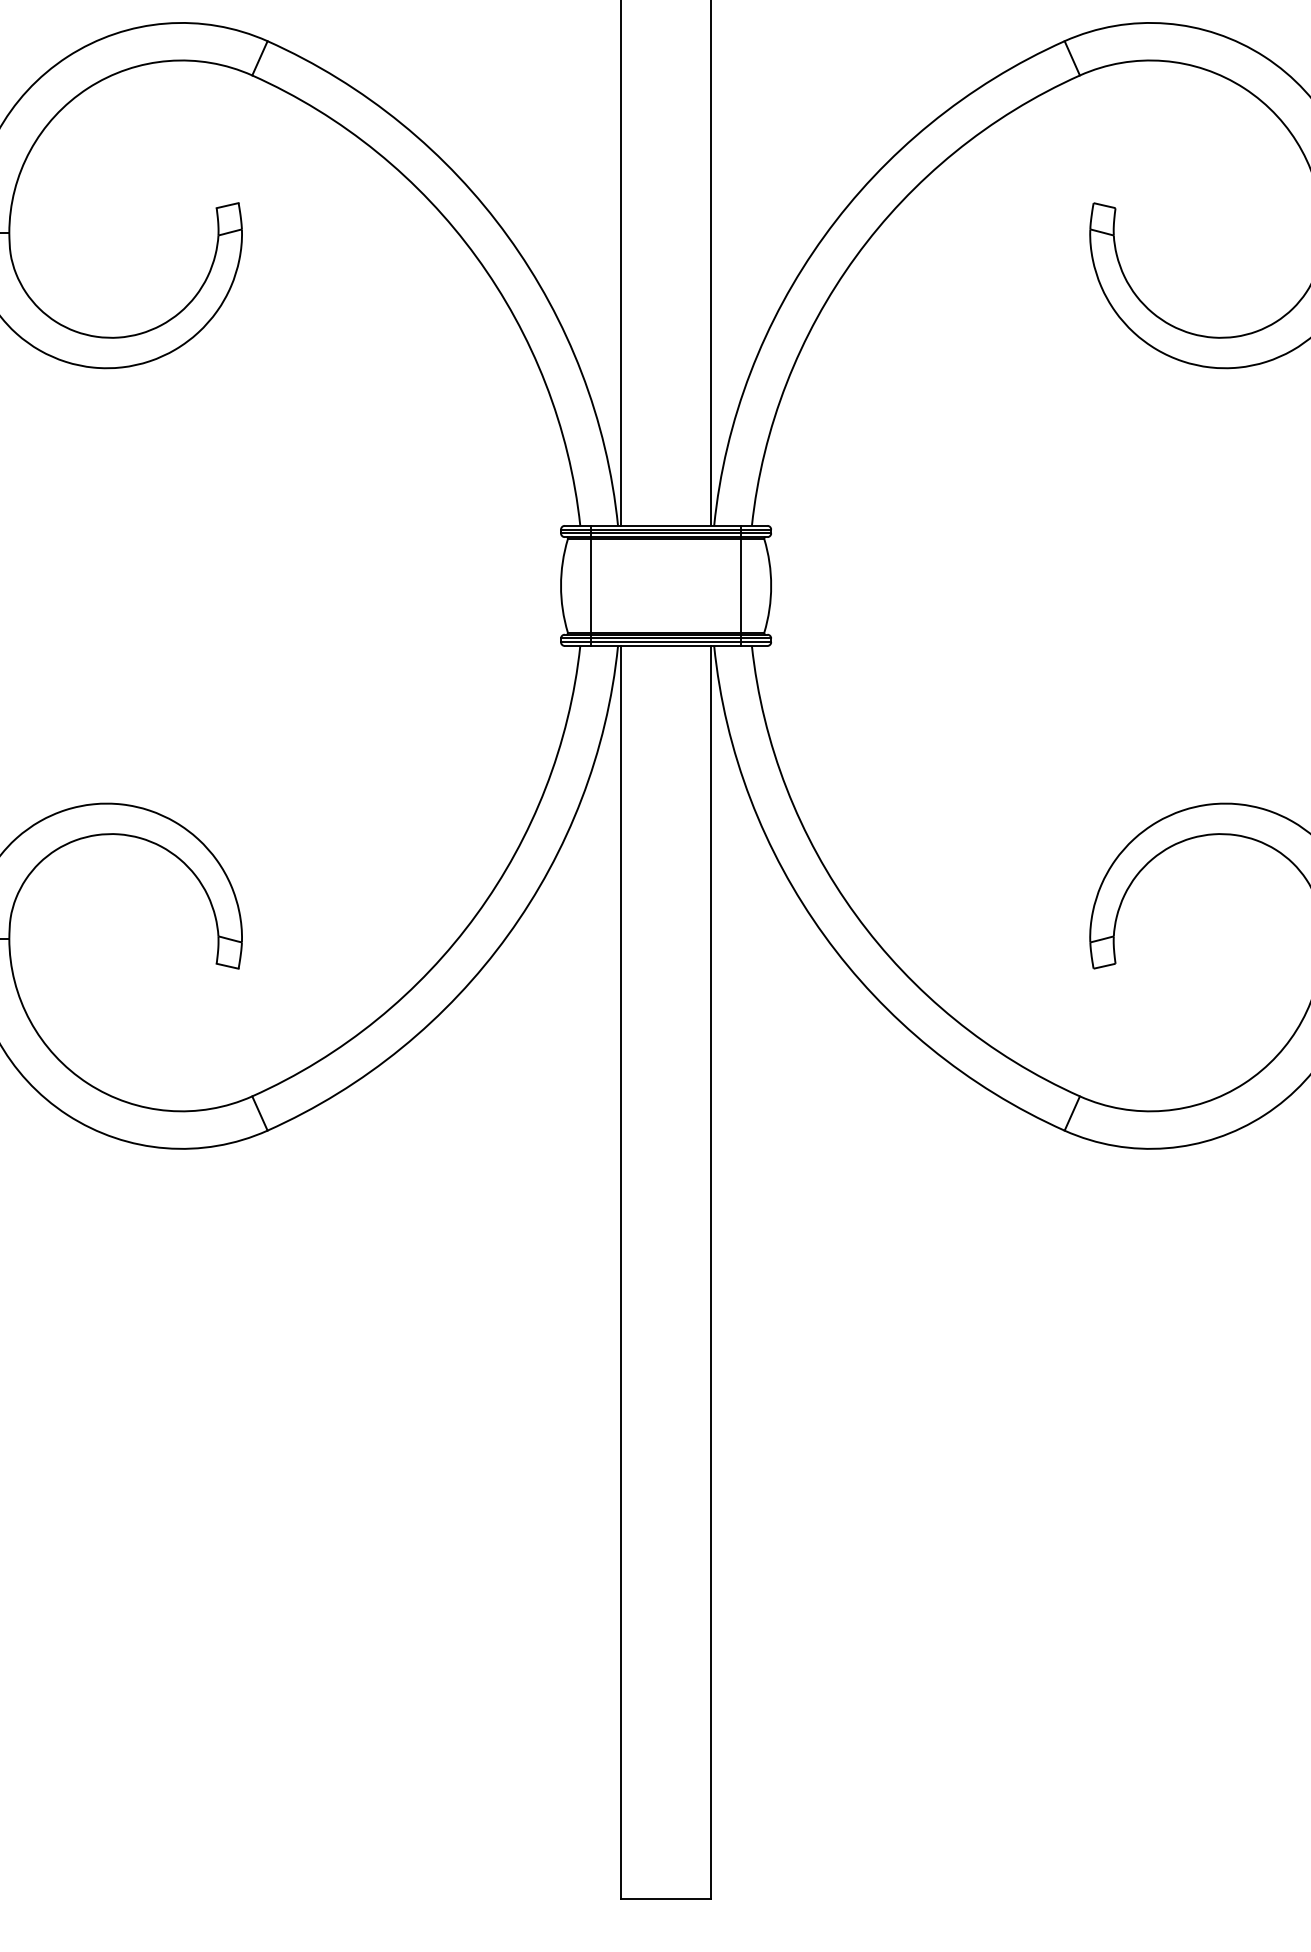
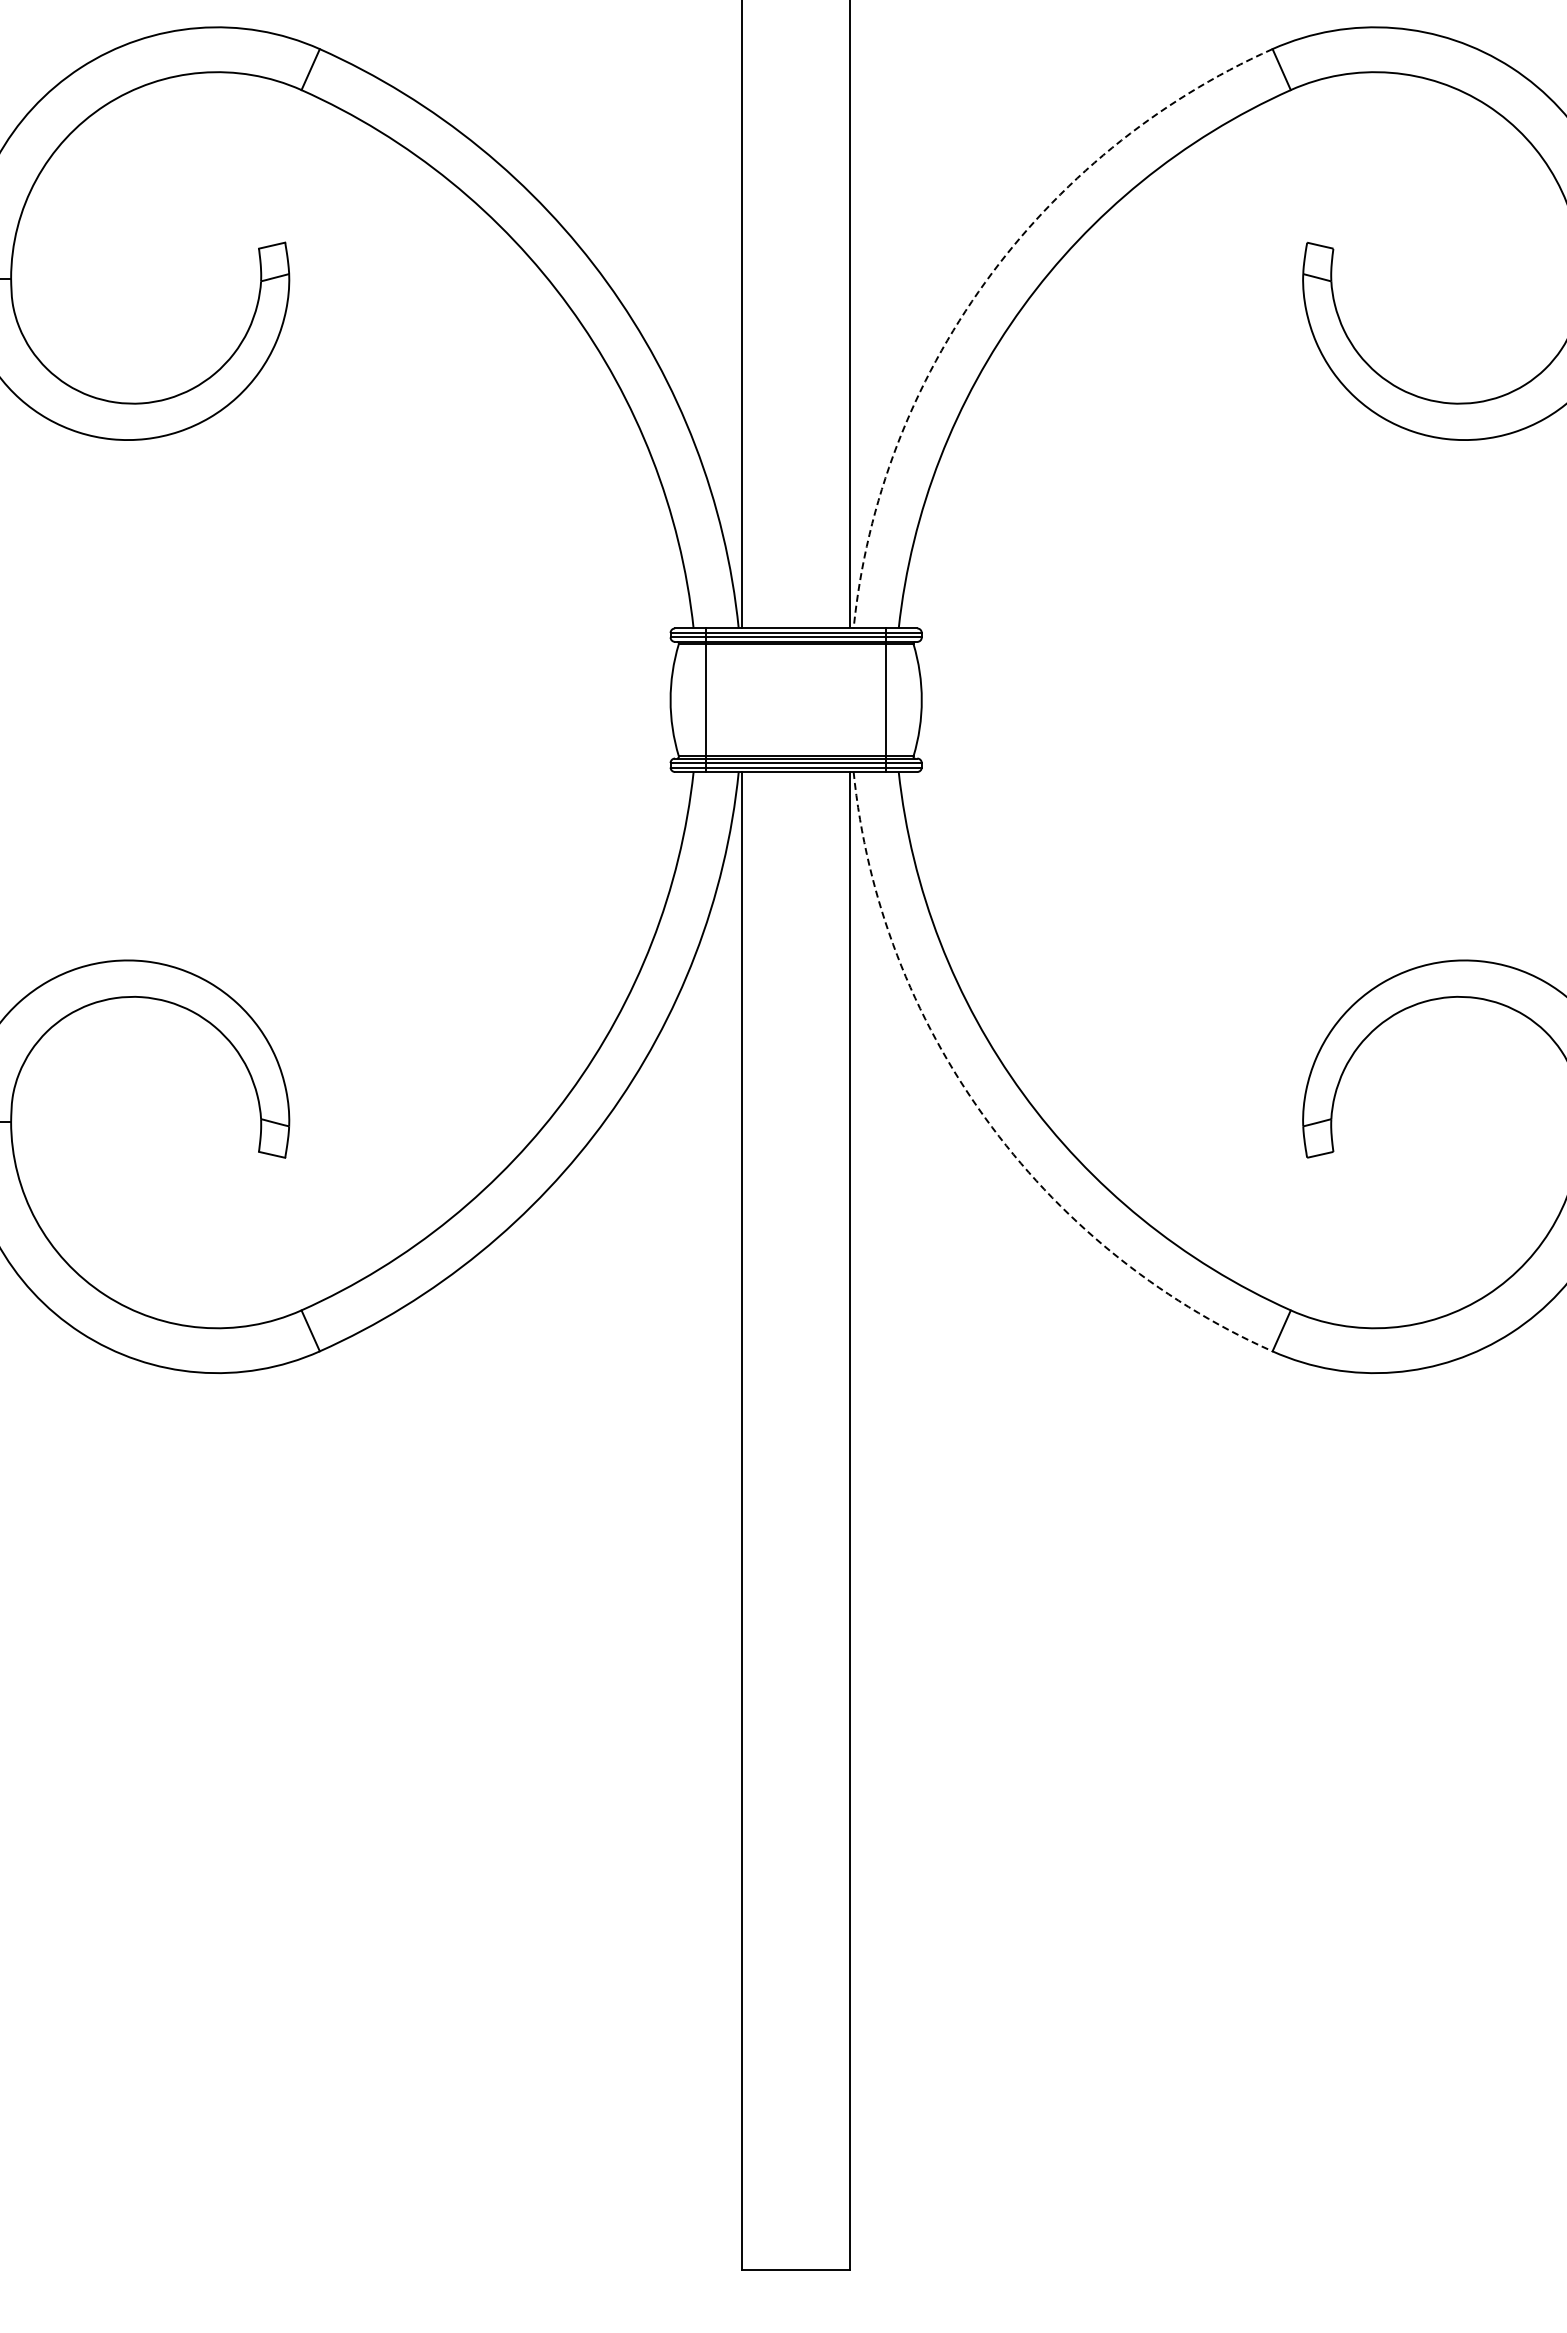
arc: (824, 236) -> (985, 282), solid -> dashed
arc: (824, 935) -> (985, 1117), solid -> dashed

